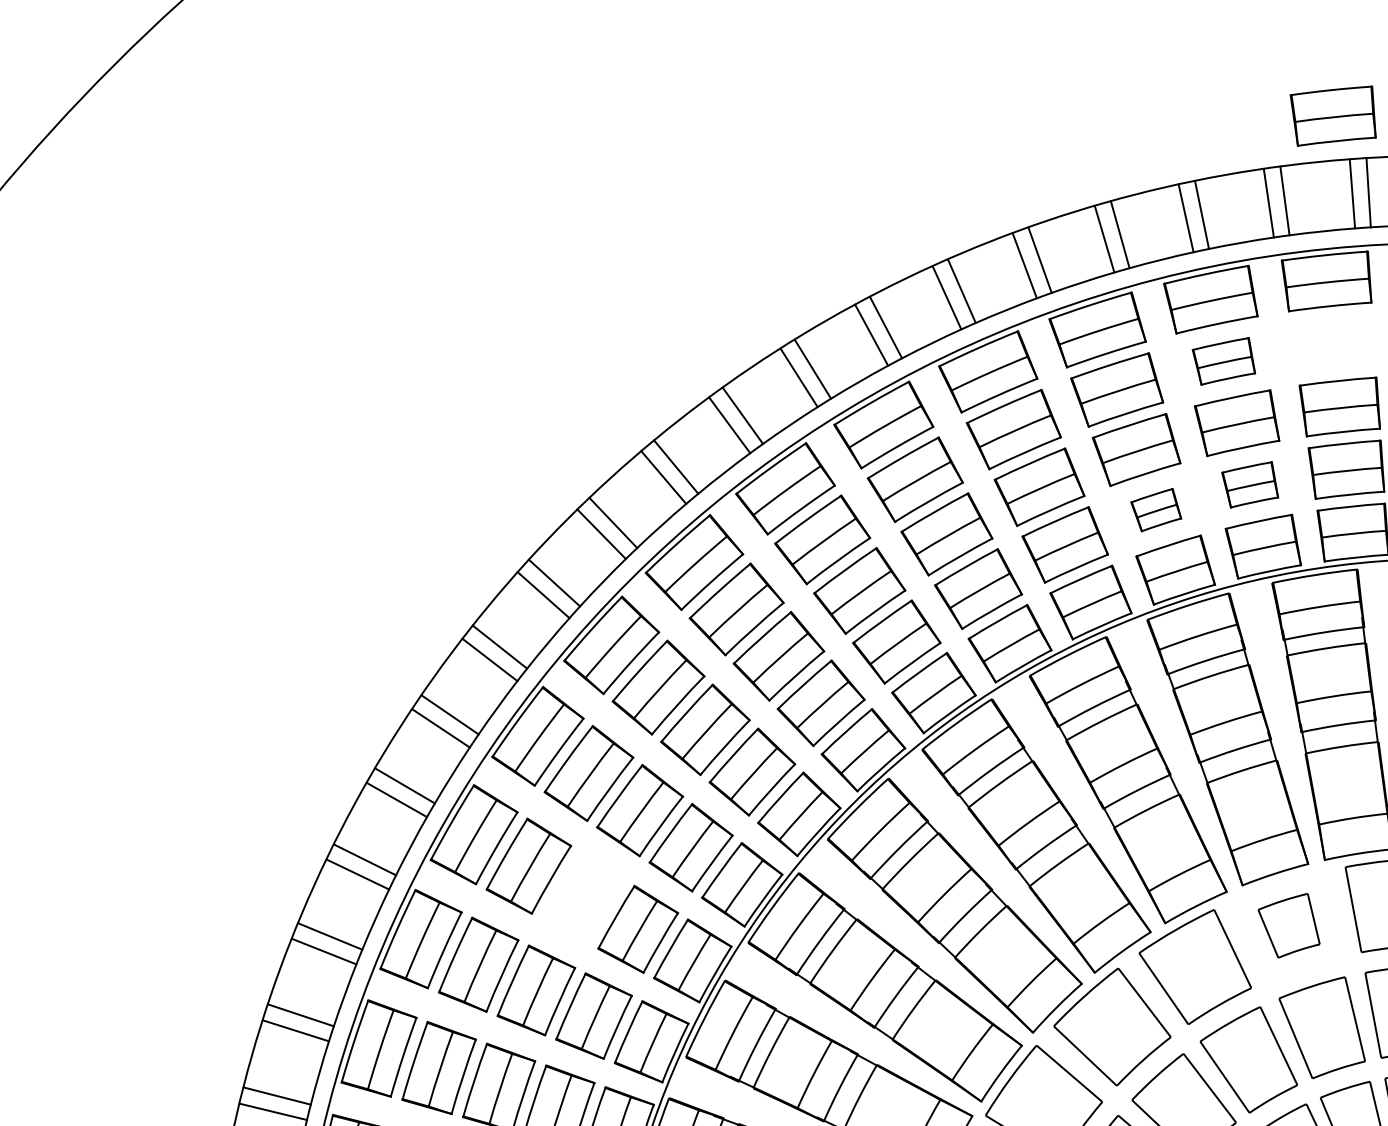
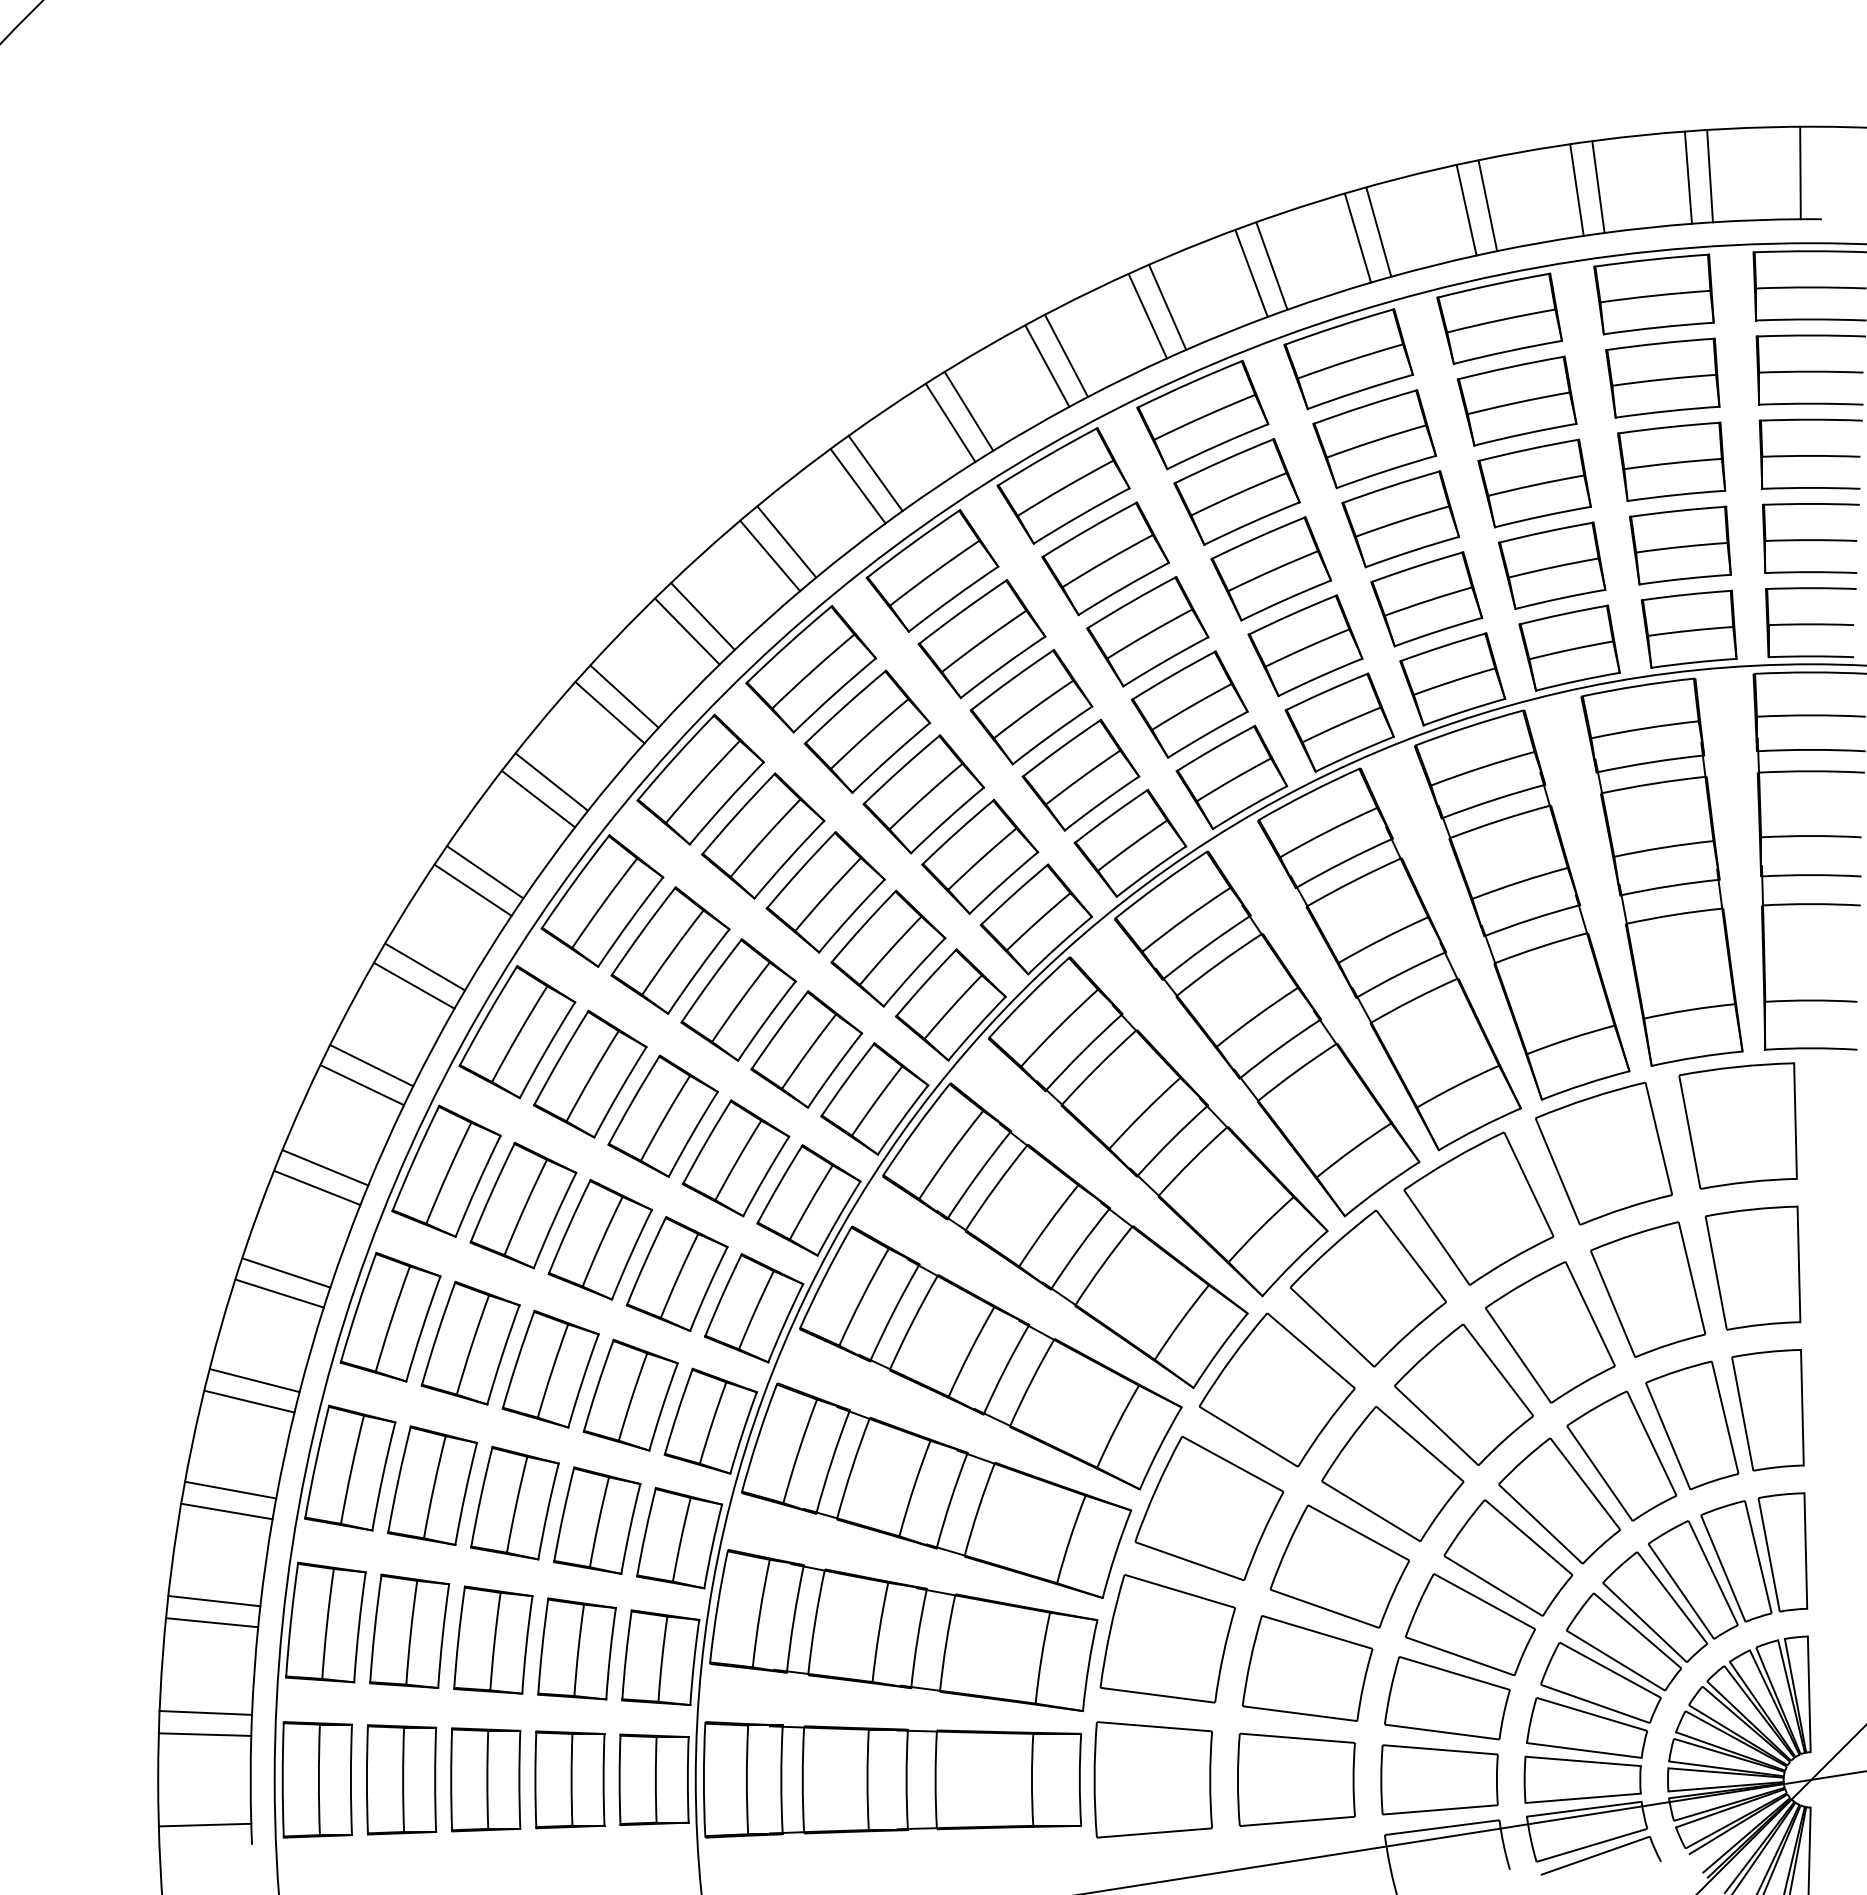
part: (1332, 115) -> (1662, 377), moved
part: (1223, 360) -> (1516, 400), size x1.43
part: (1249, 484) -> (1551, 565), size x1.43
part: (1155, 510) -> (1426, 599), size x1.67
part: (582, 897) -> (662, 1115), added
part: (1288, 925) -> (1603, 1153), size x1.67

